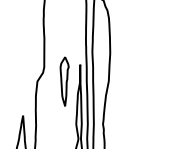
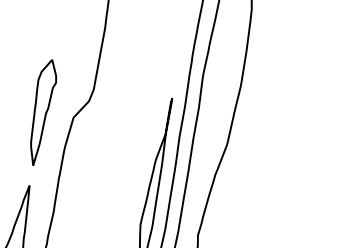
part: (64, 81) -> (41, 111), moved

